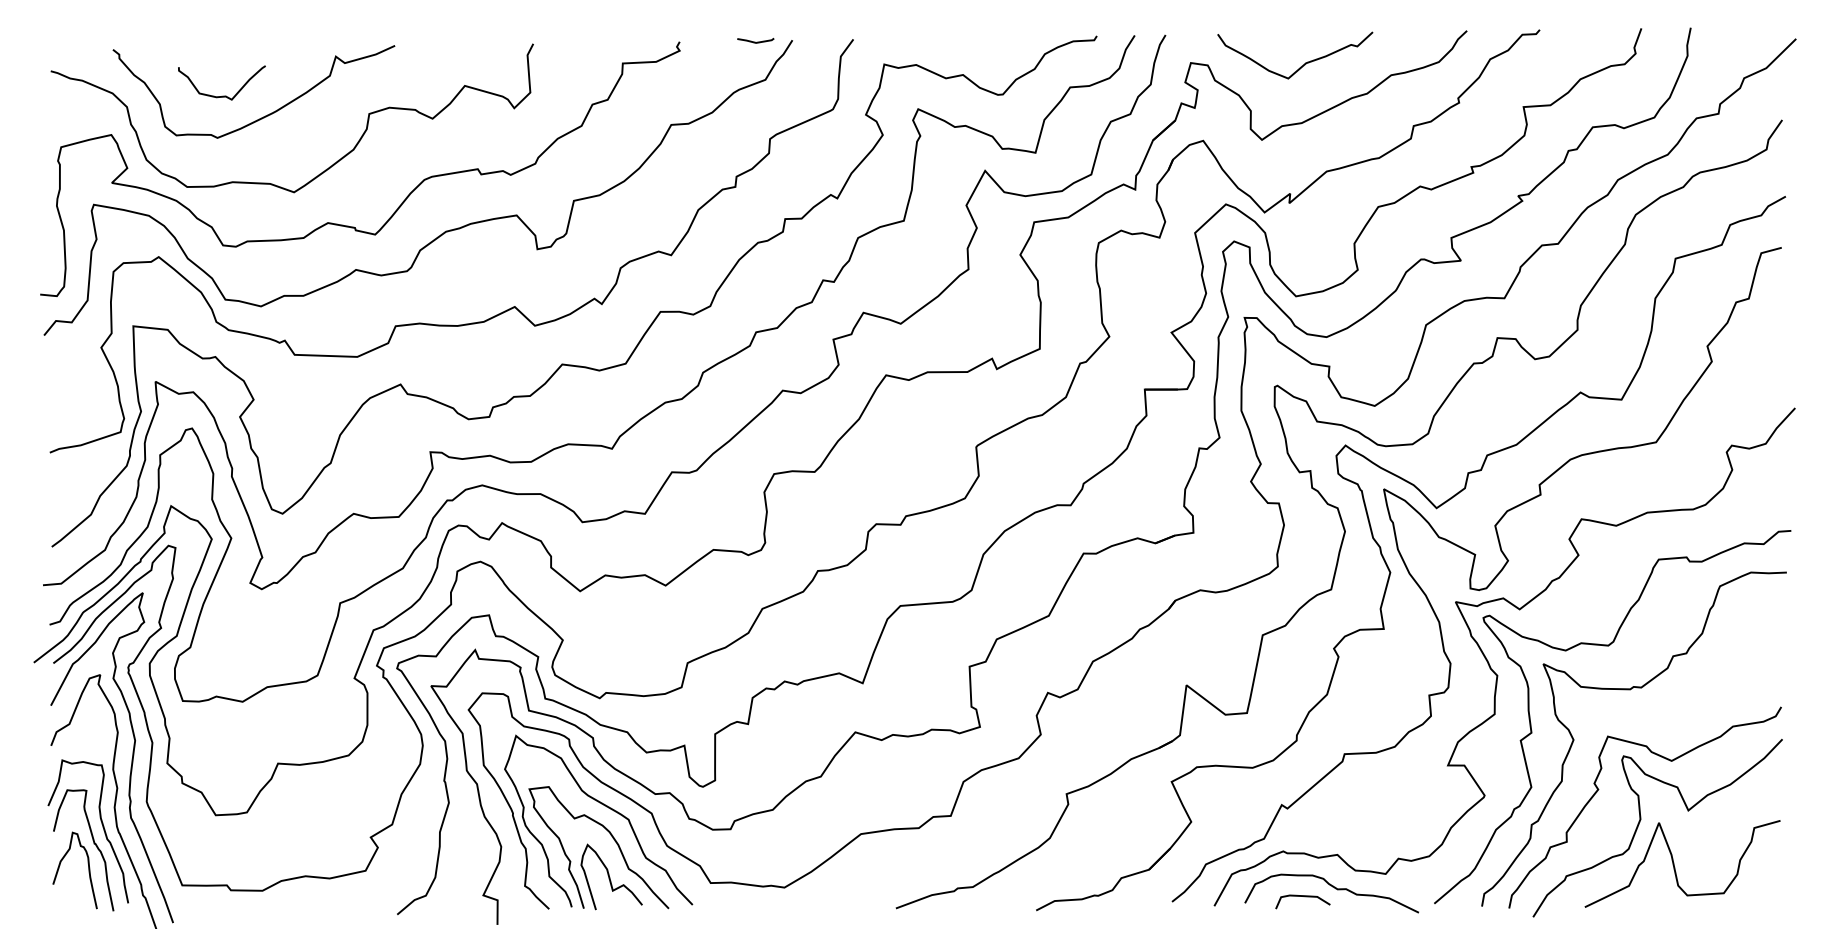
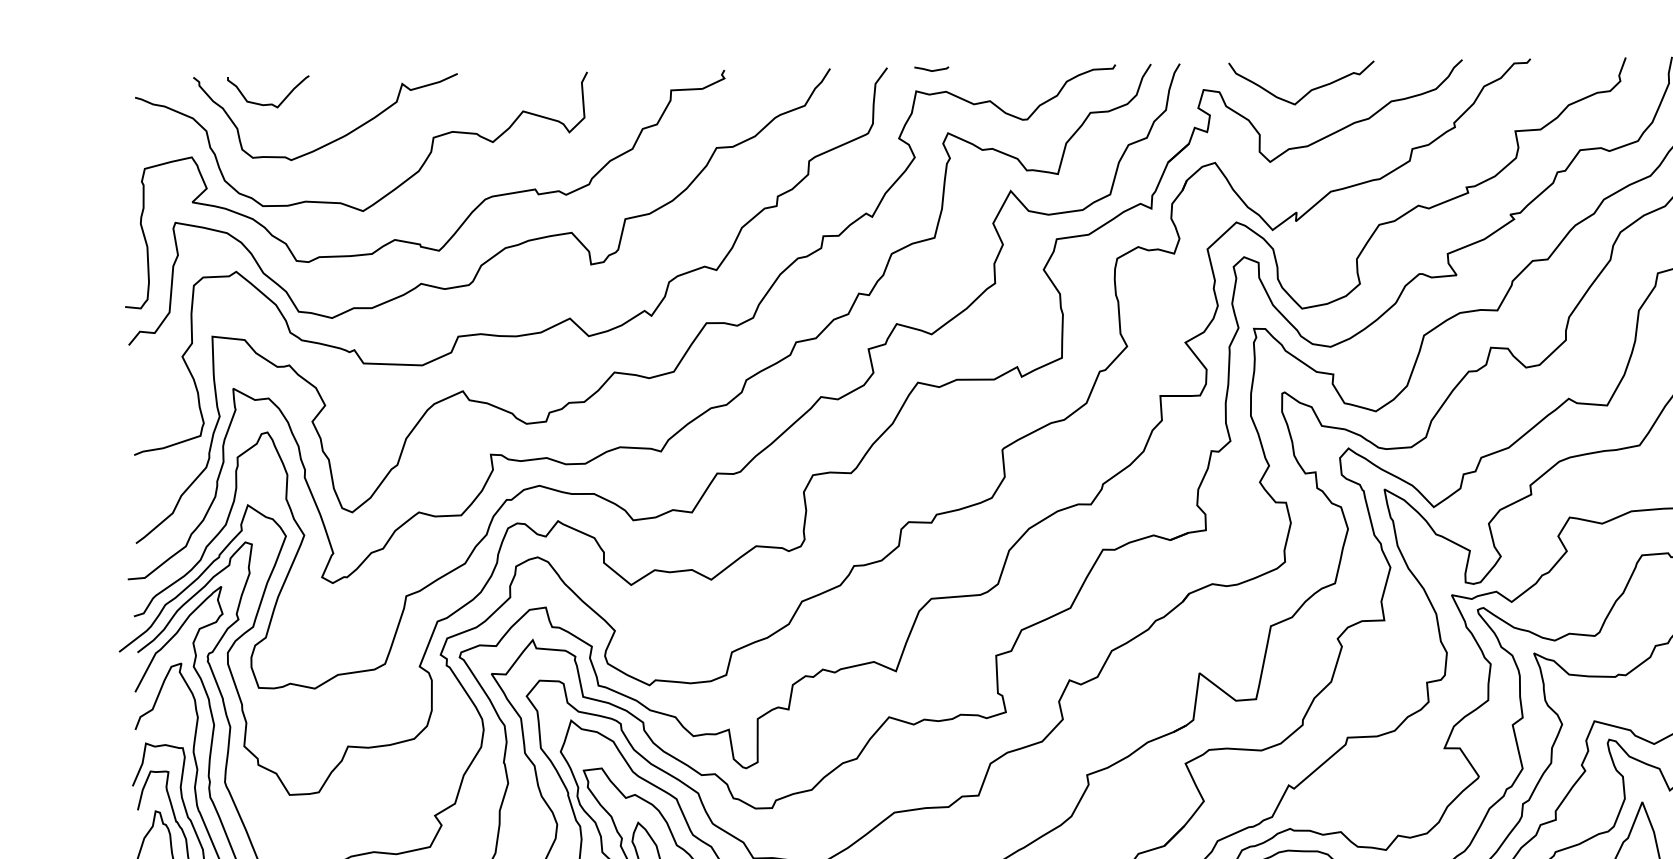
line: (755, 41) -> (931, 69), moved
curve: (222, 95) -> (268, 103), moved

